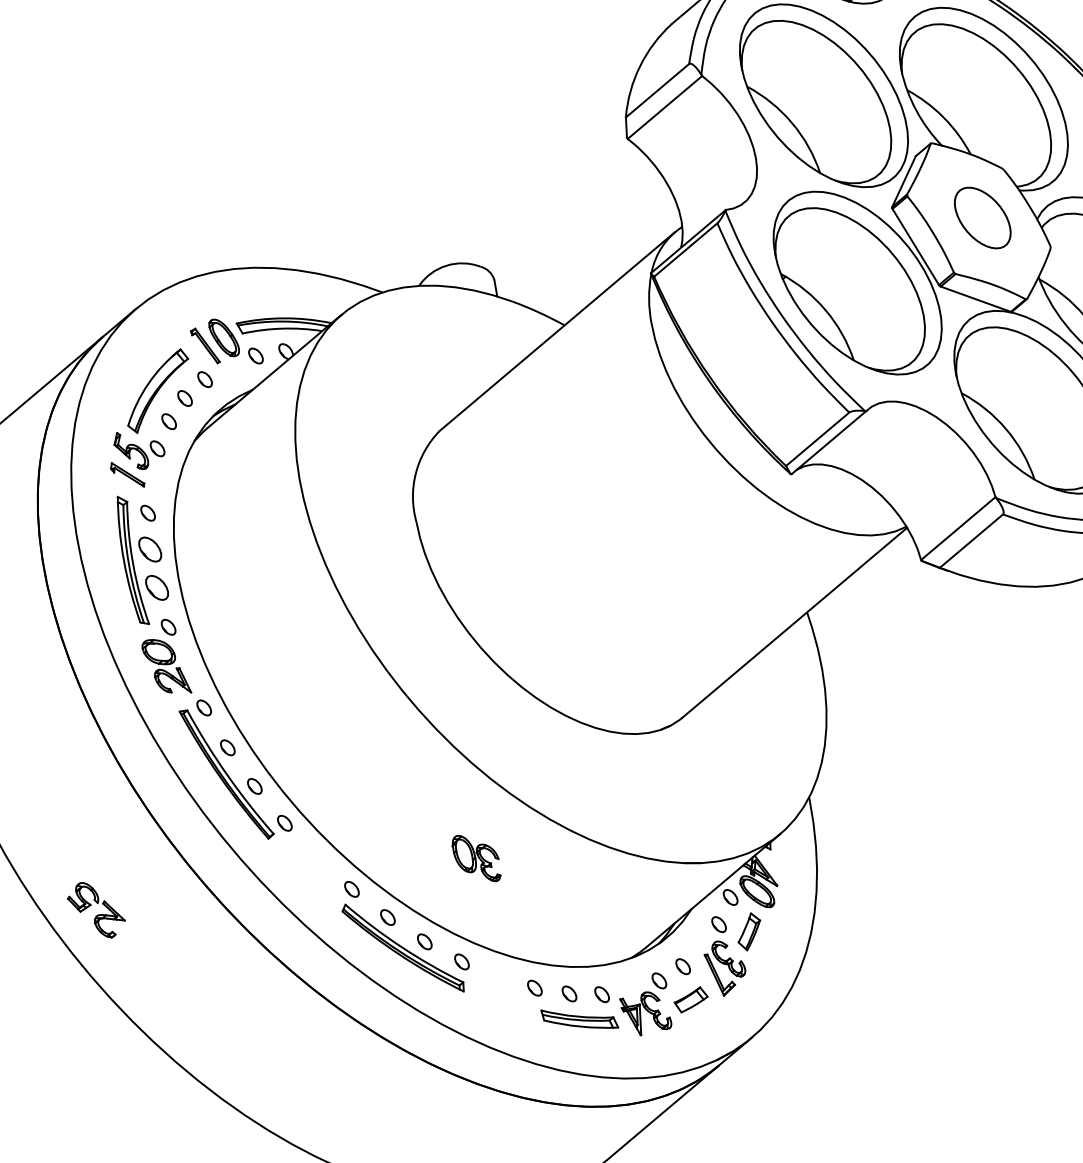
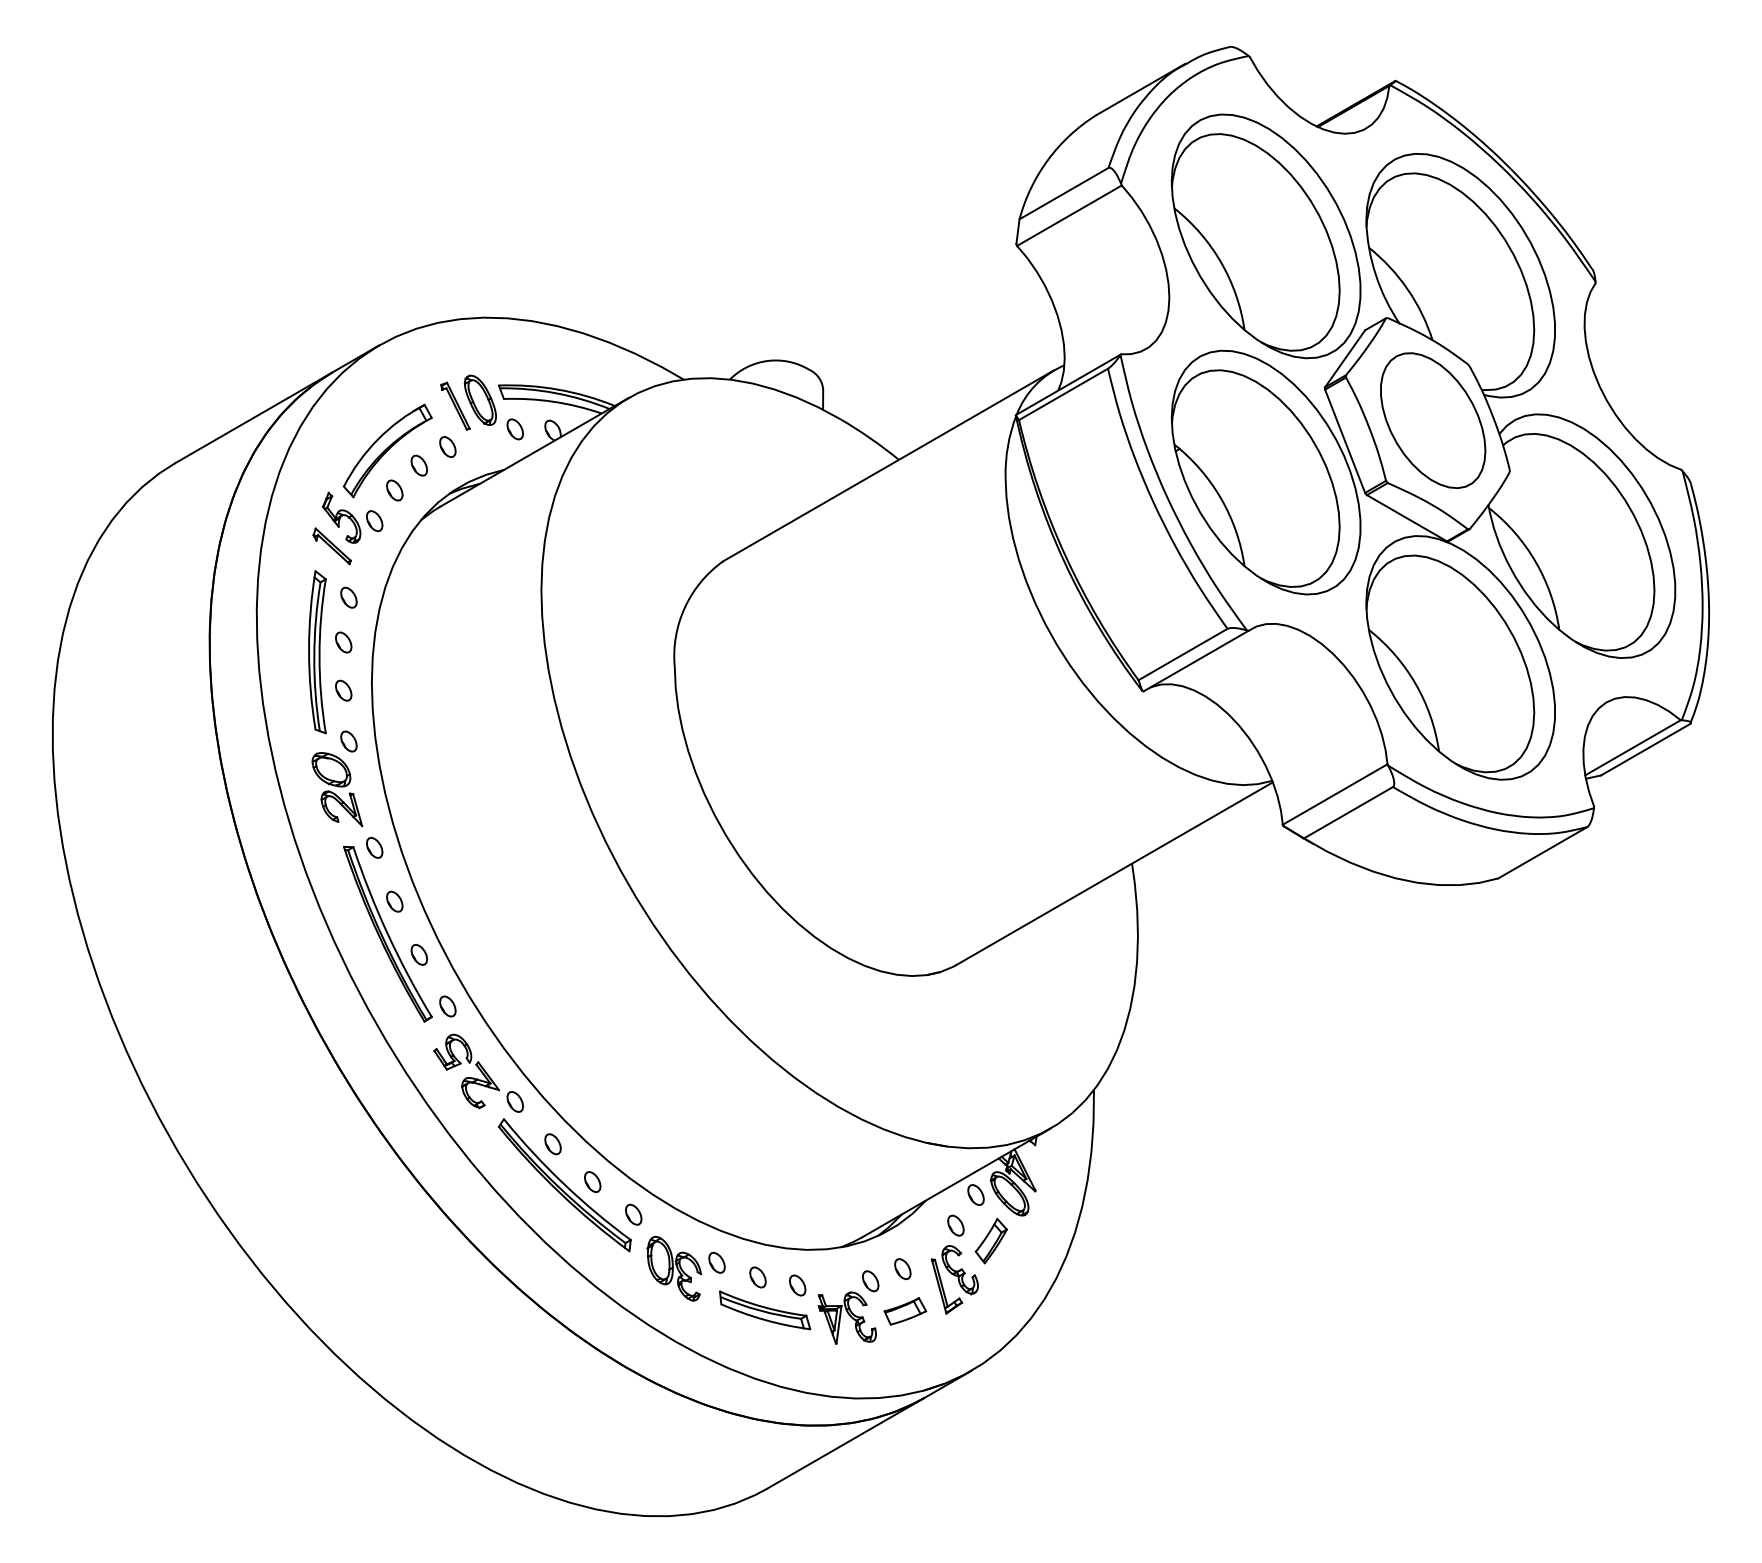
part: (982, 217) -> (1433, 420), size x1.67
part: (150, 549) -> (343, 642), size x0.62
part: (157, 587) -> (343, 690), size x0.62
part: (475, 858) -> (673, 1268), moved
part: (96, 910) -> (466, 1071), moved

